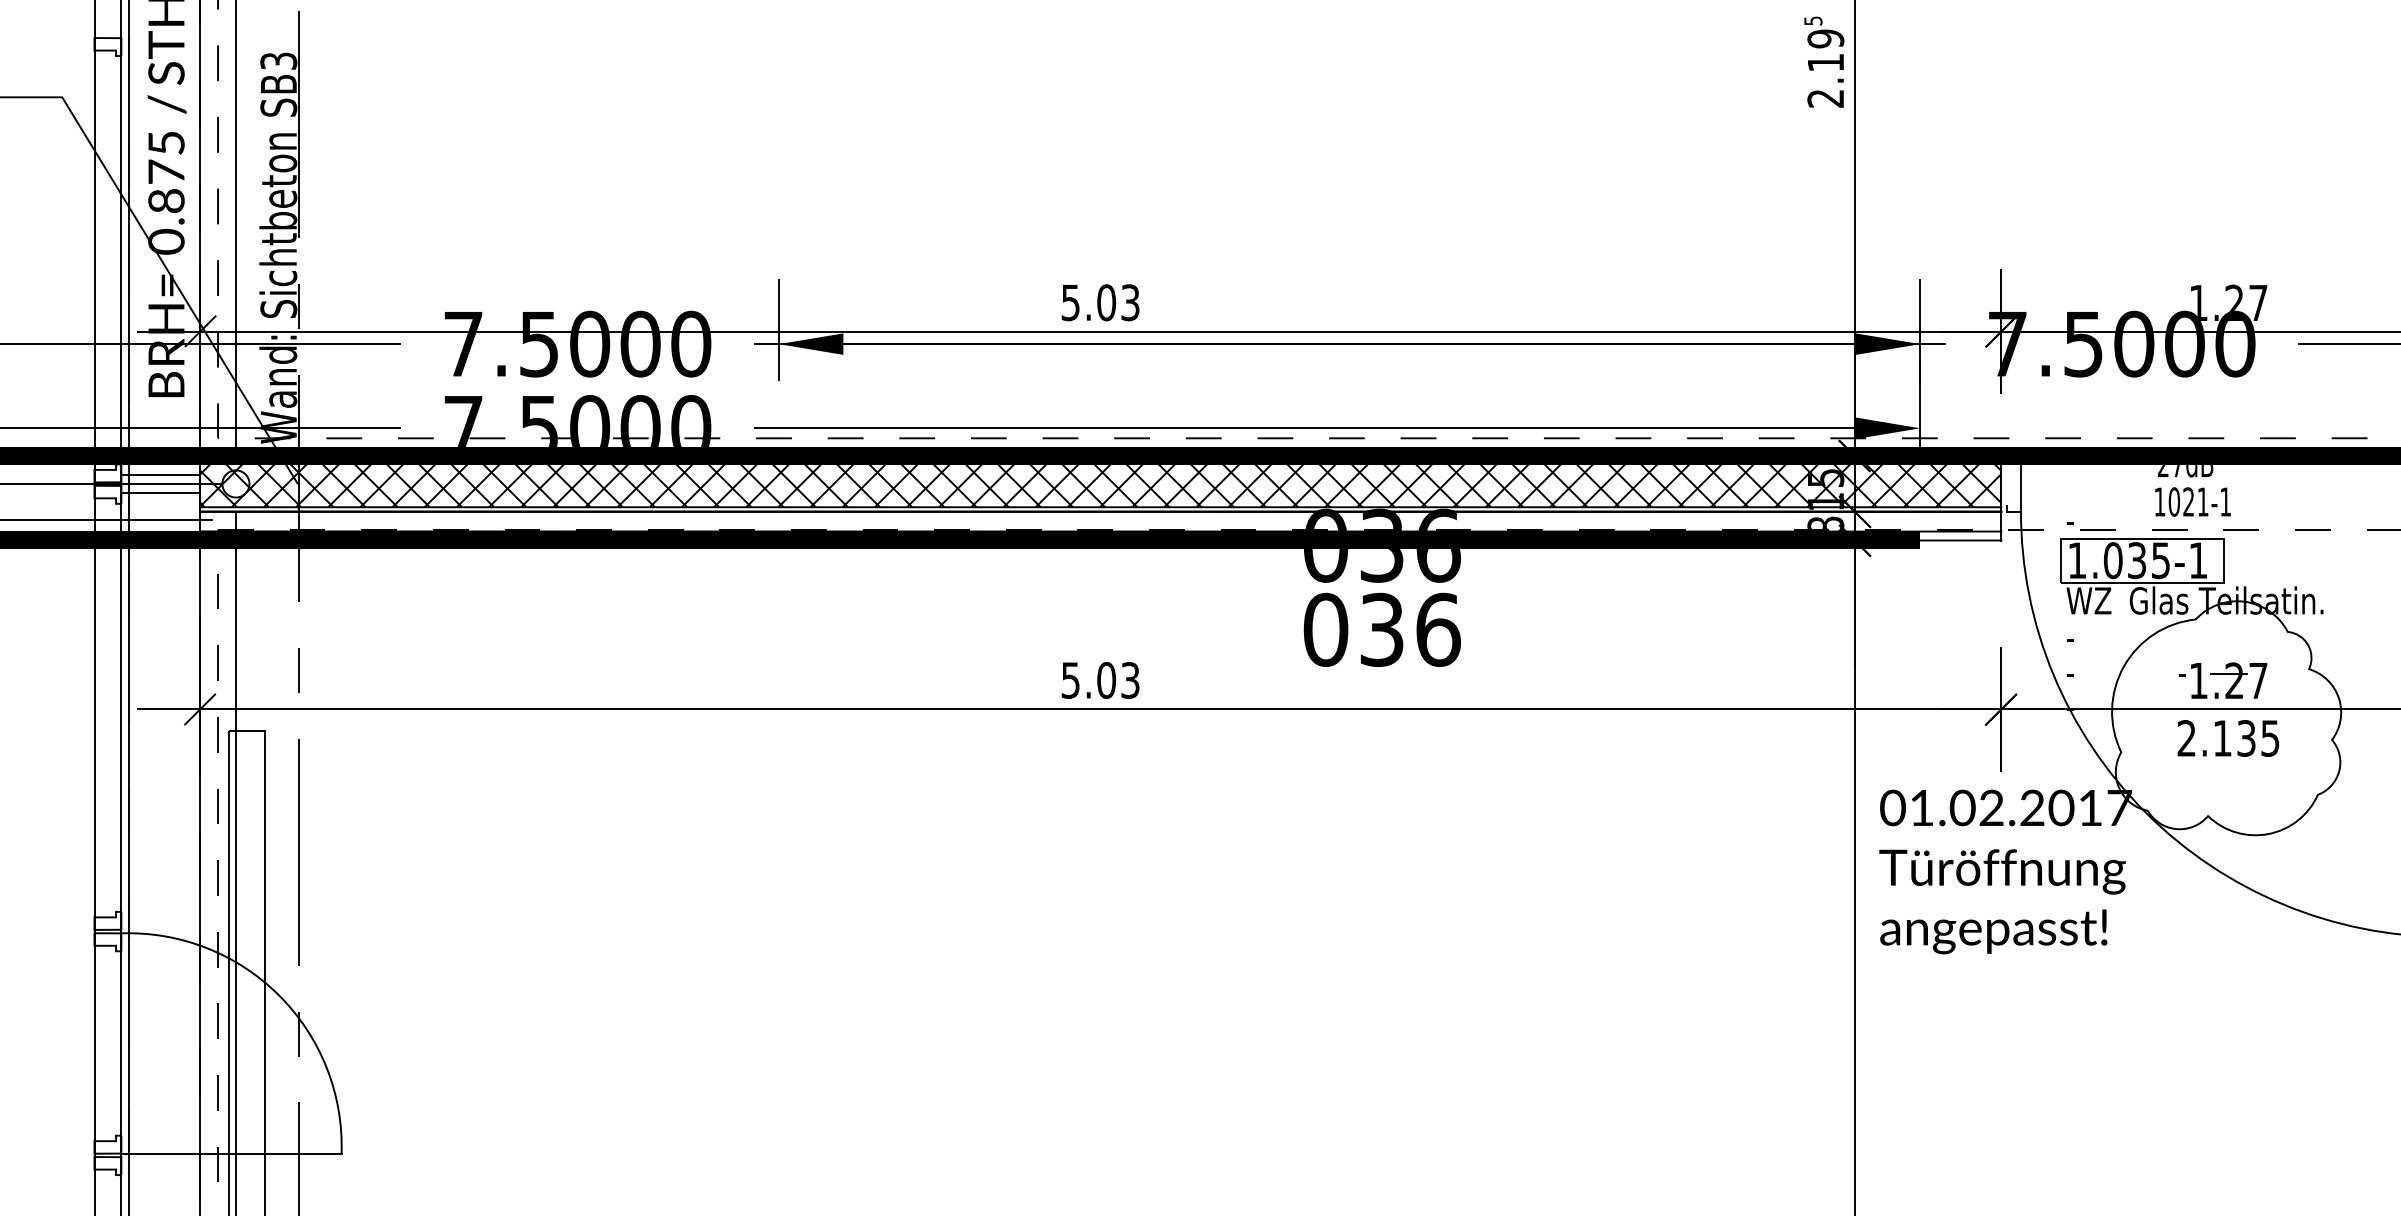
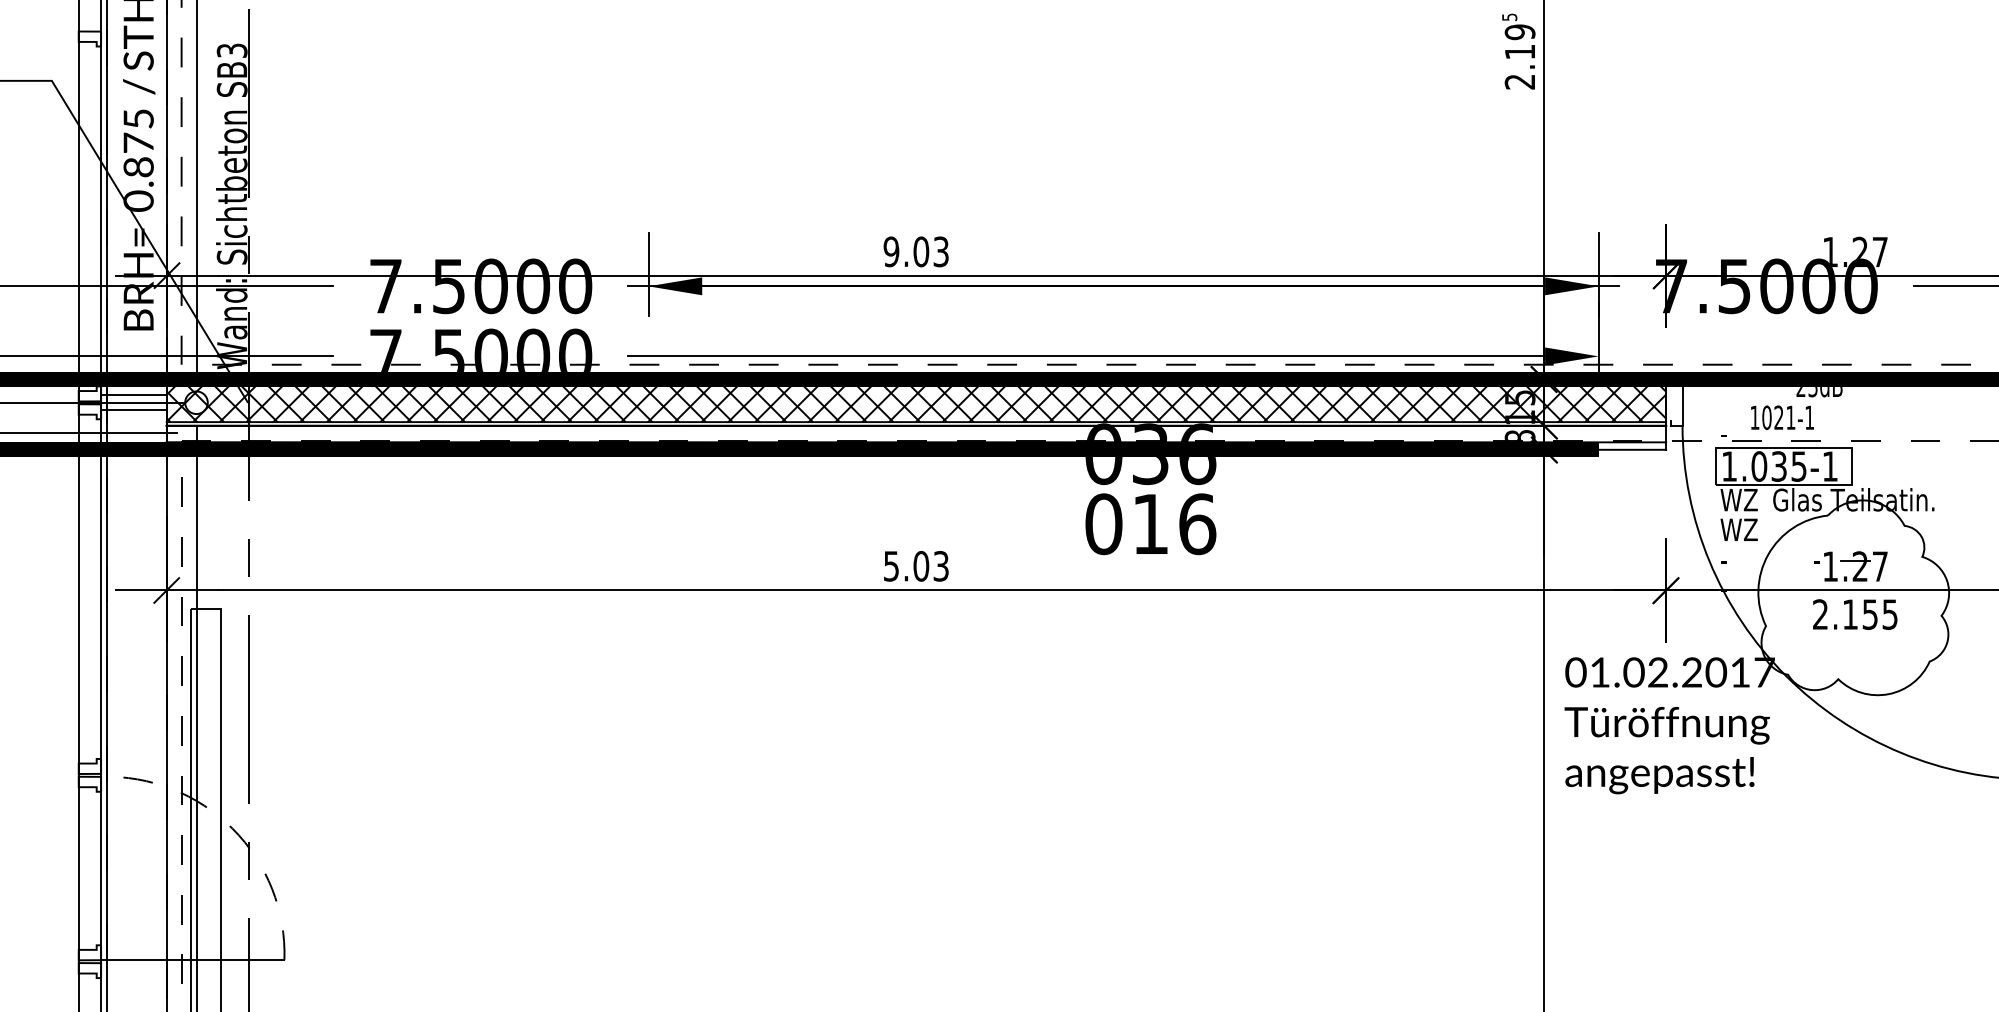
text: (1070, 302) -> (891, 251), 5.03 -> 9.03
text: (2177, 471) -> (1812, 392), 27dB -> 23dB
text: (2192, 501) -> (1782, 417), moved
text: (1381, 629) -> (1150, 523), 036 -> 016
text: (2088, 636) -> (1738, 529), - -> WZ
text: (2246, 738) -> (1870, 614), 2.135 -> 2.155
arc: (279, 995) -> (232, 828), solid -> dashed

